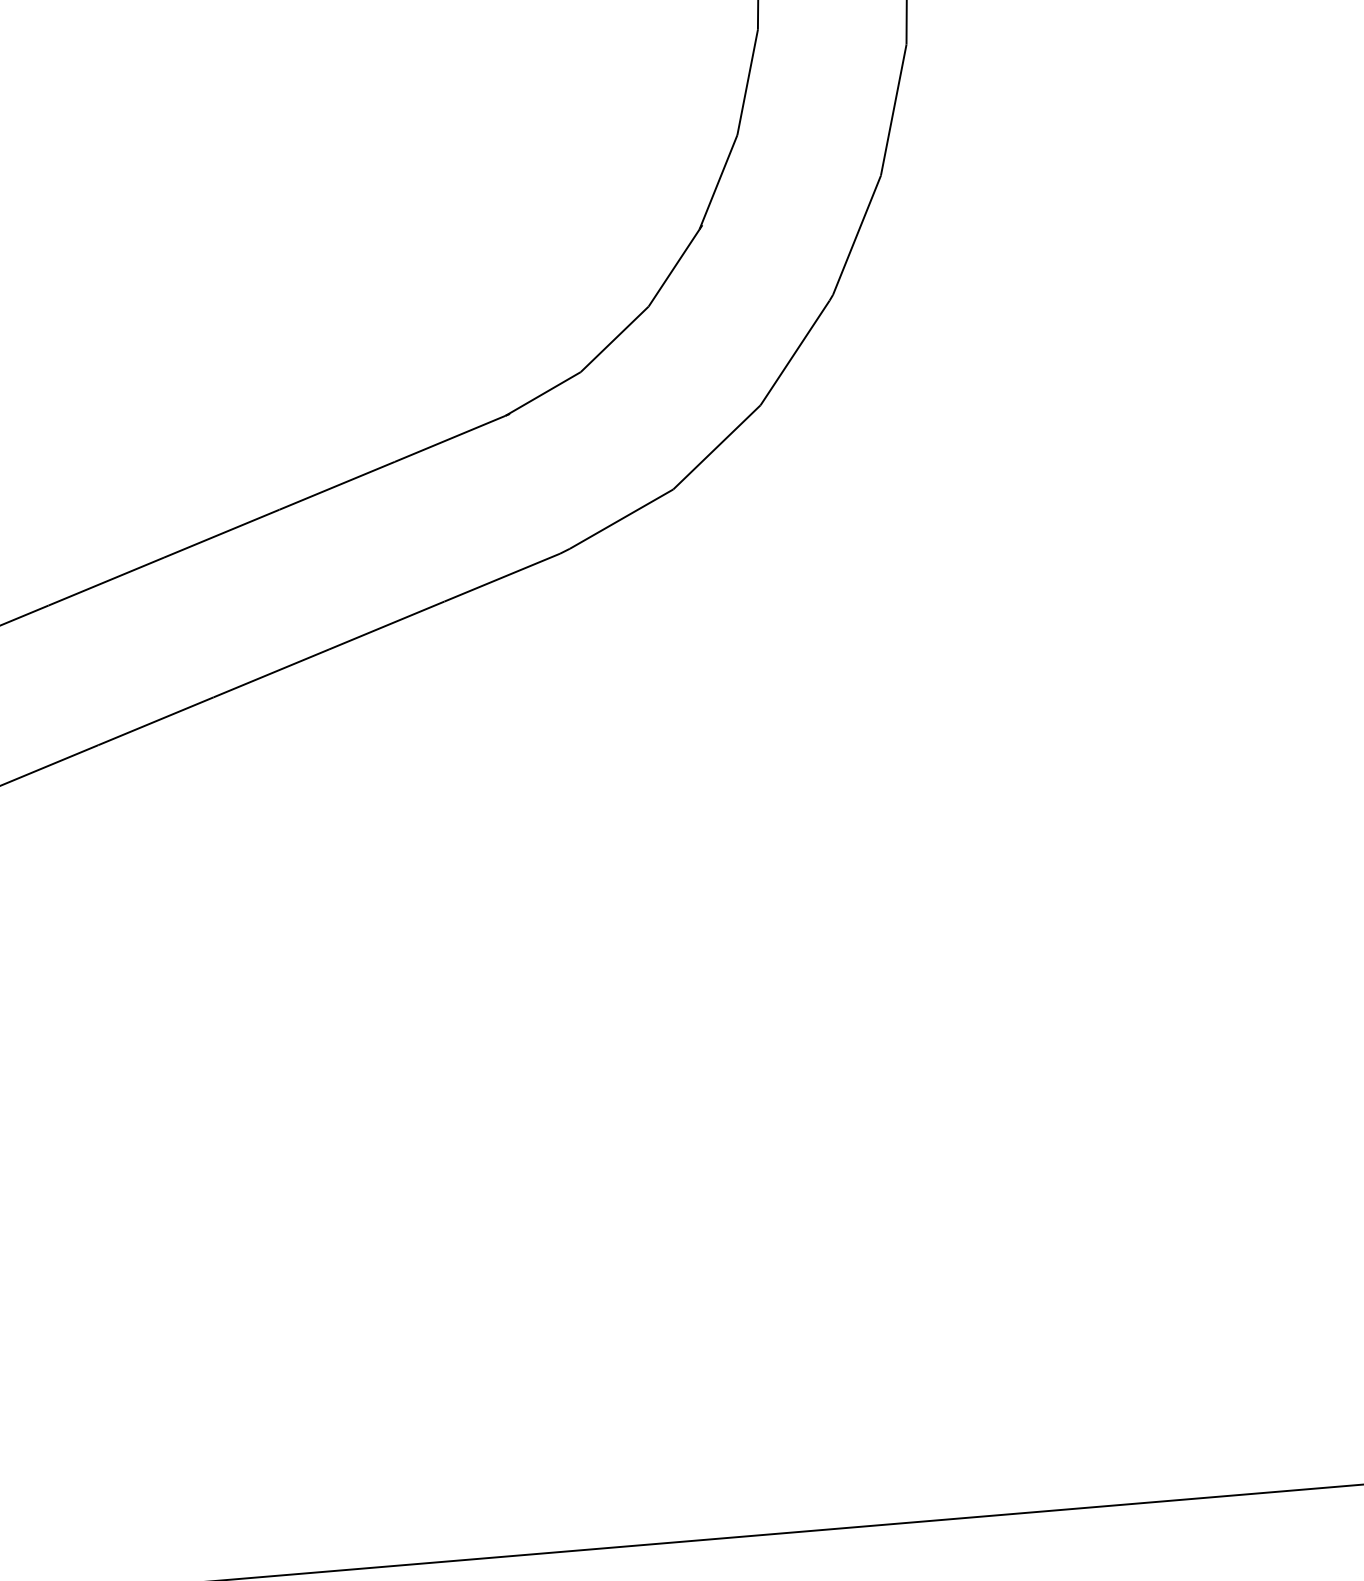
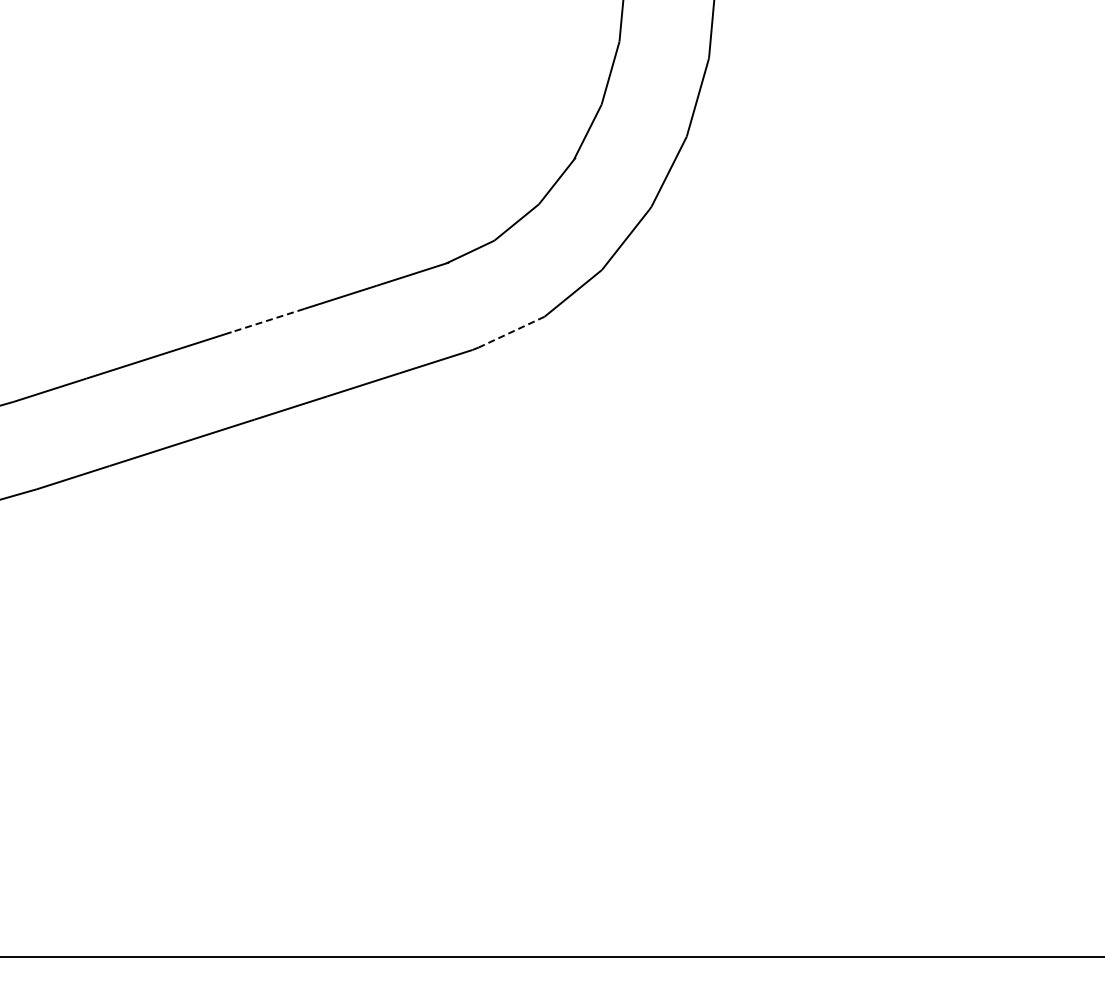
line: (621, 519) -> (511, 332), solid -> dashed
line: (221, 533) -> (267, 320), solid -> dashed

